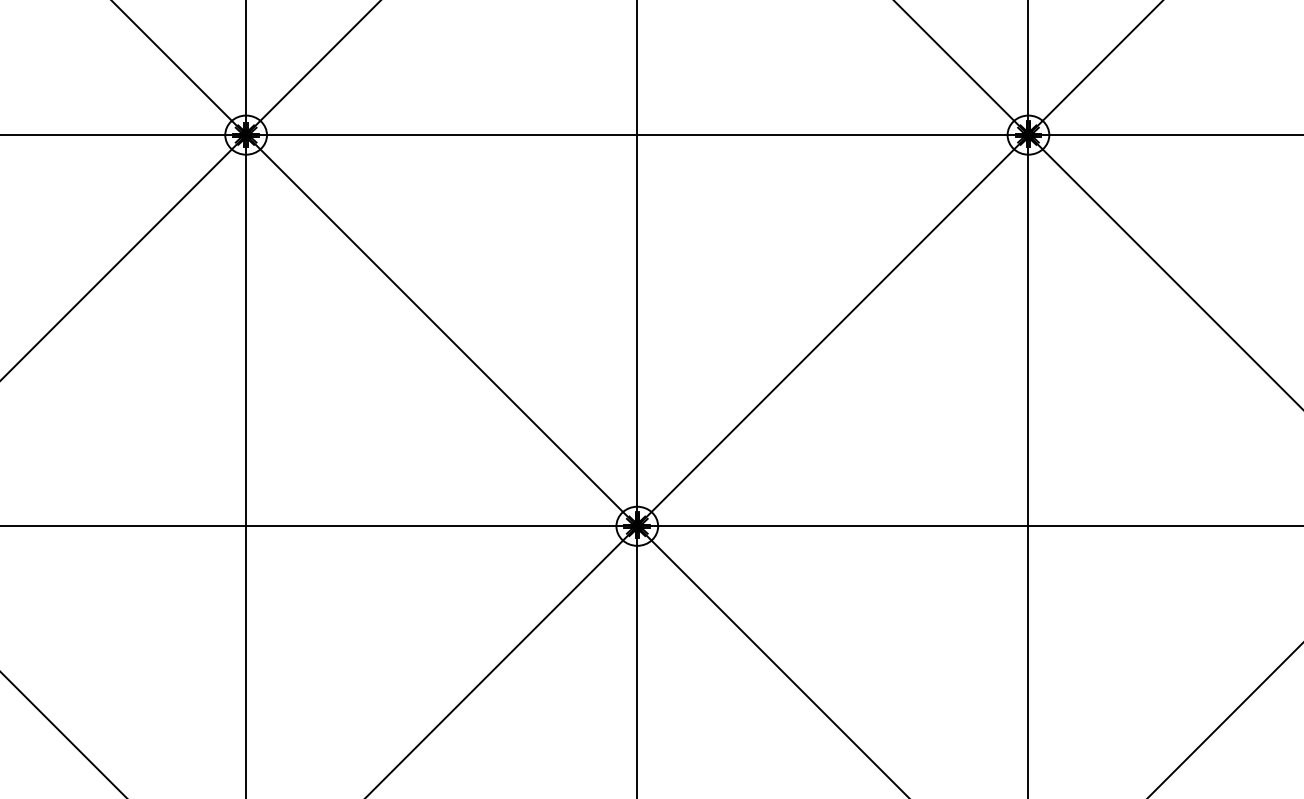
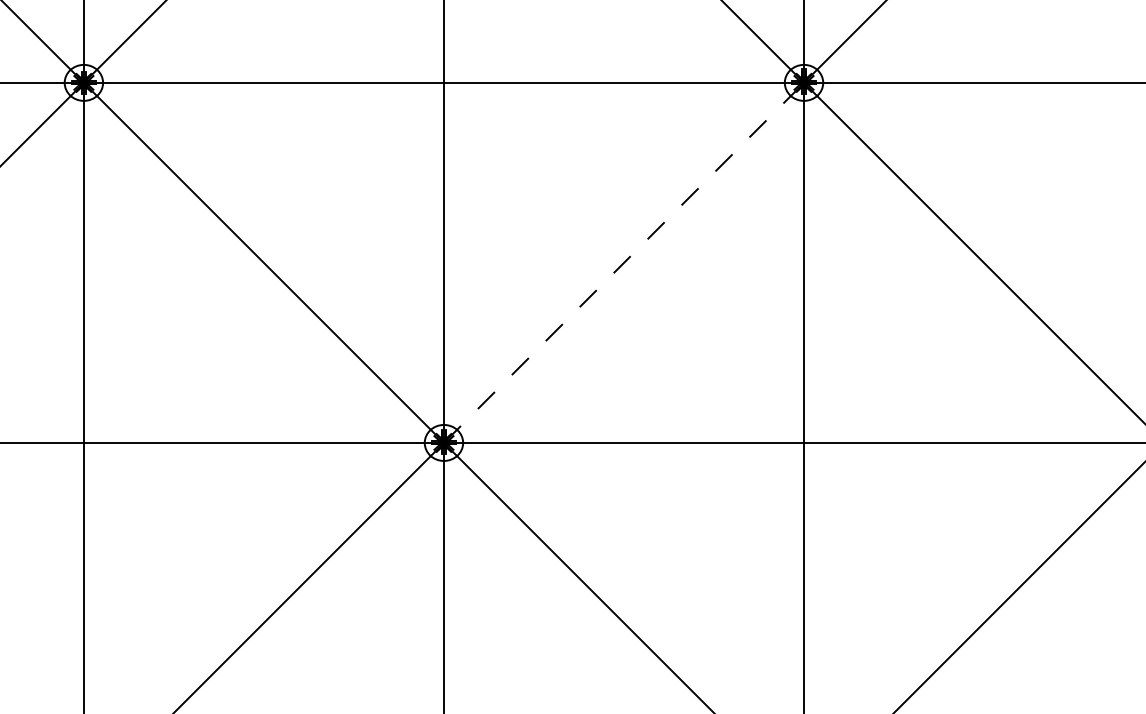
line: (832, 330) -> (623, 262), solid -> dashed

